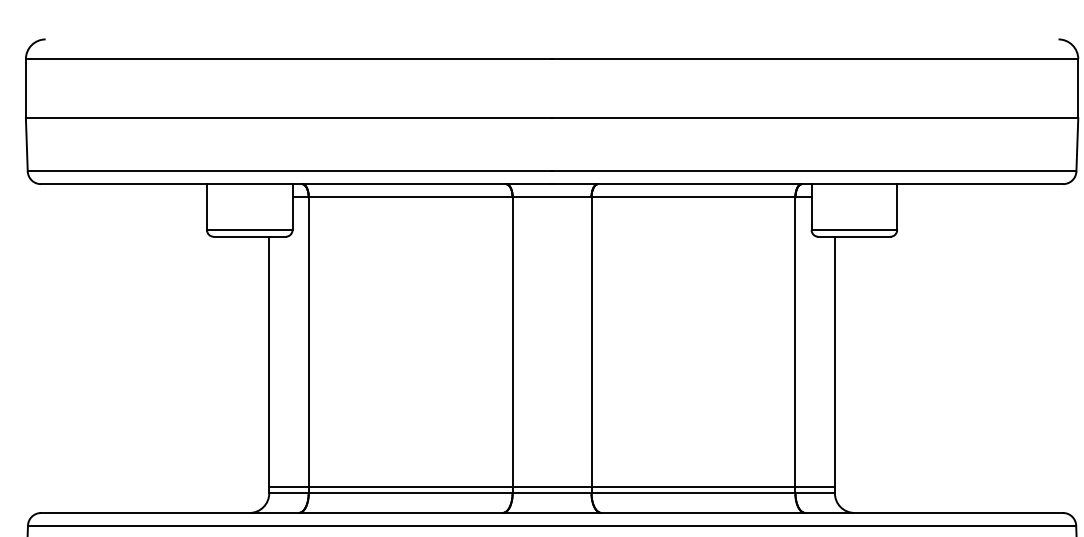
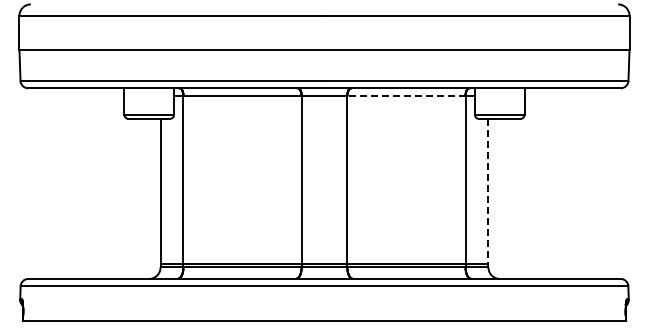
line: (691, 196) -> (405, 95), solid -> dashed
line: (834, 362) -> (488, 191), solid -> dashed

